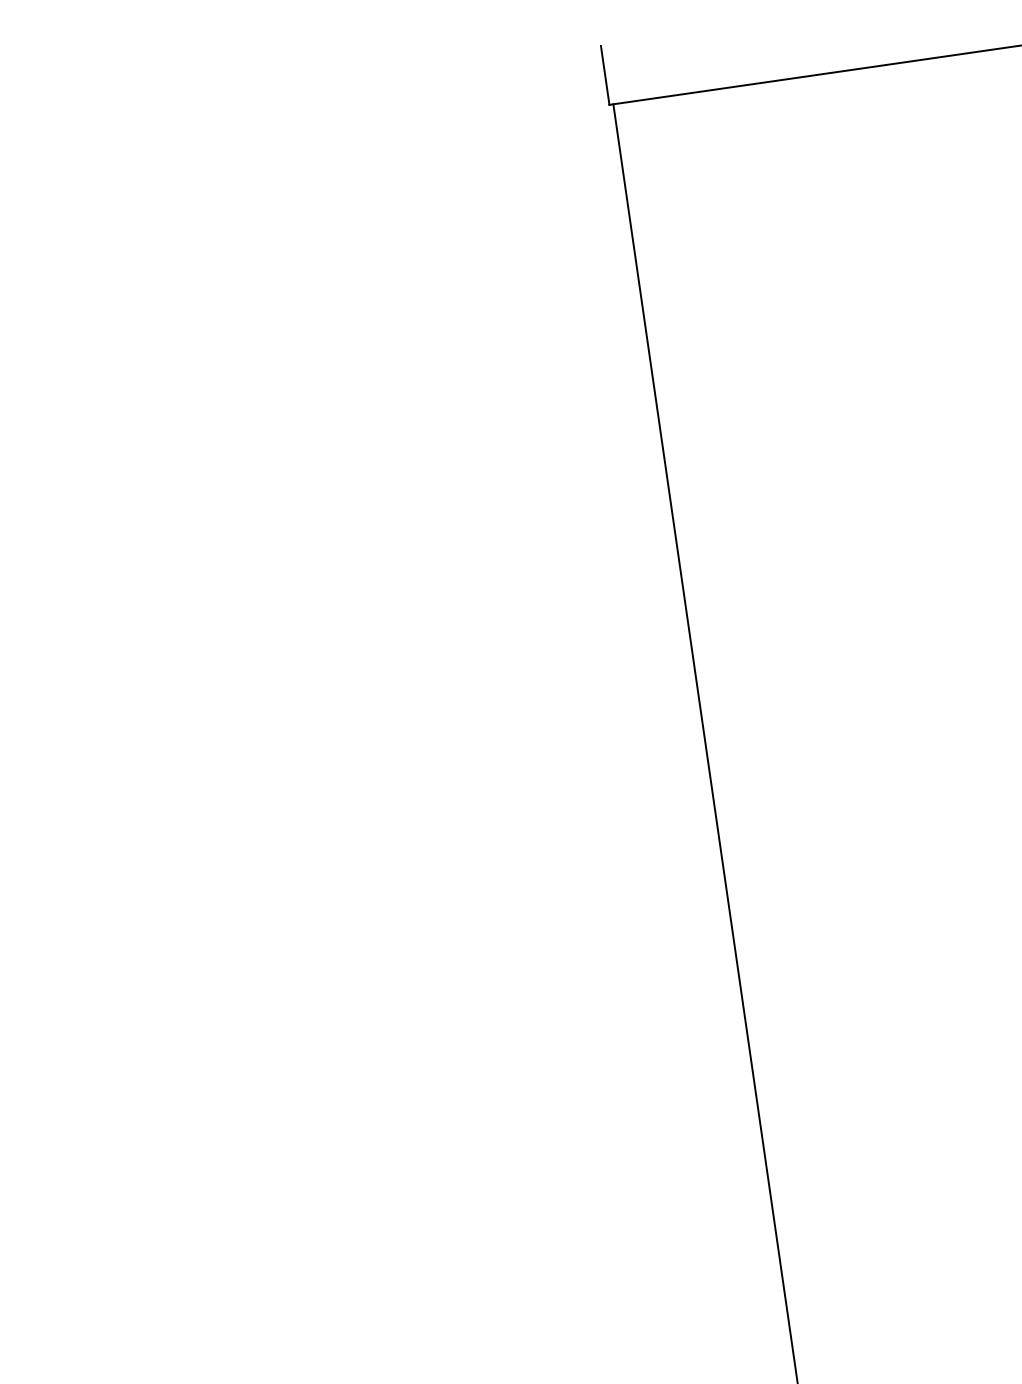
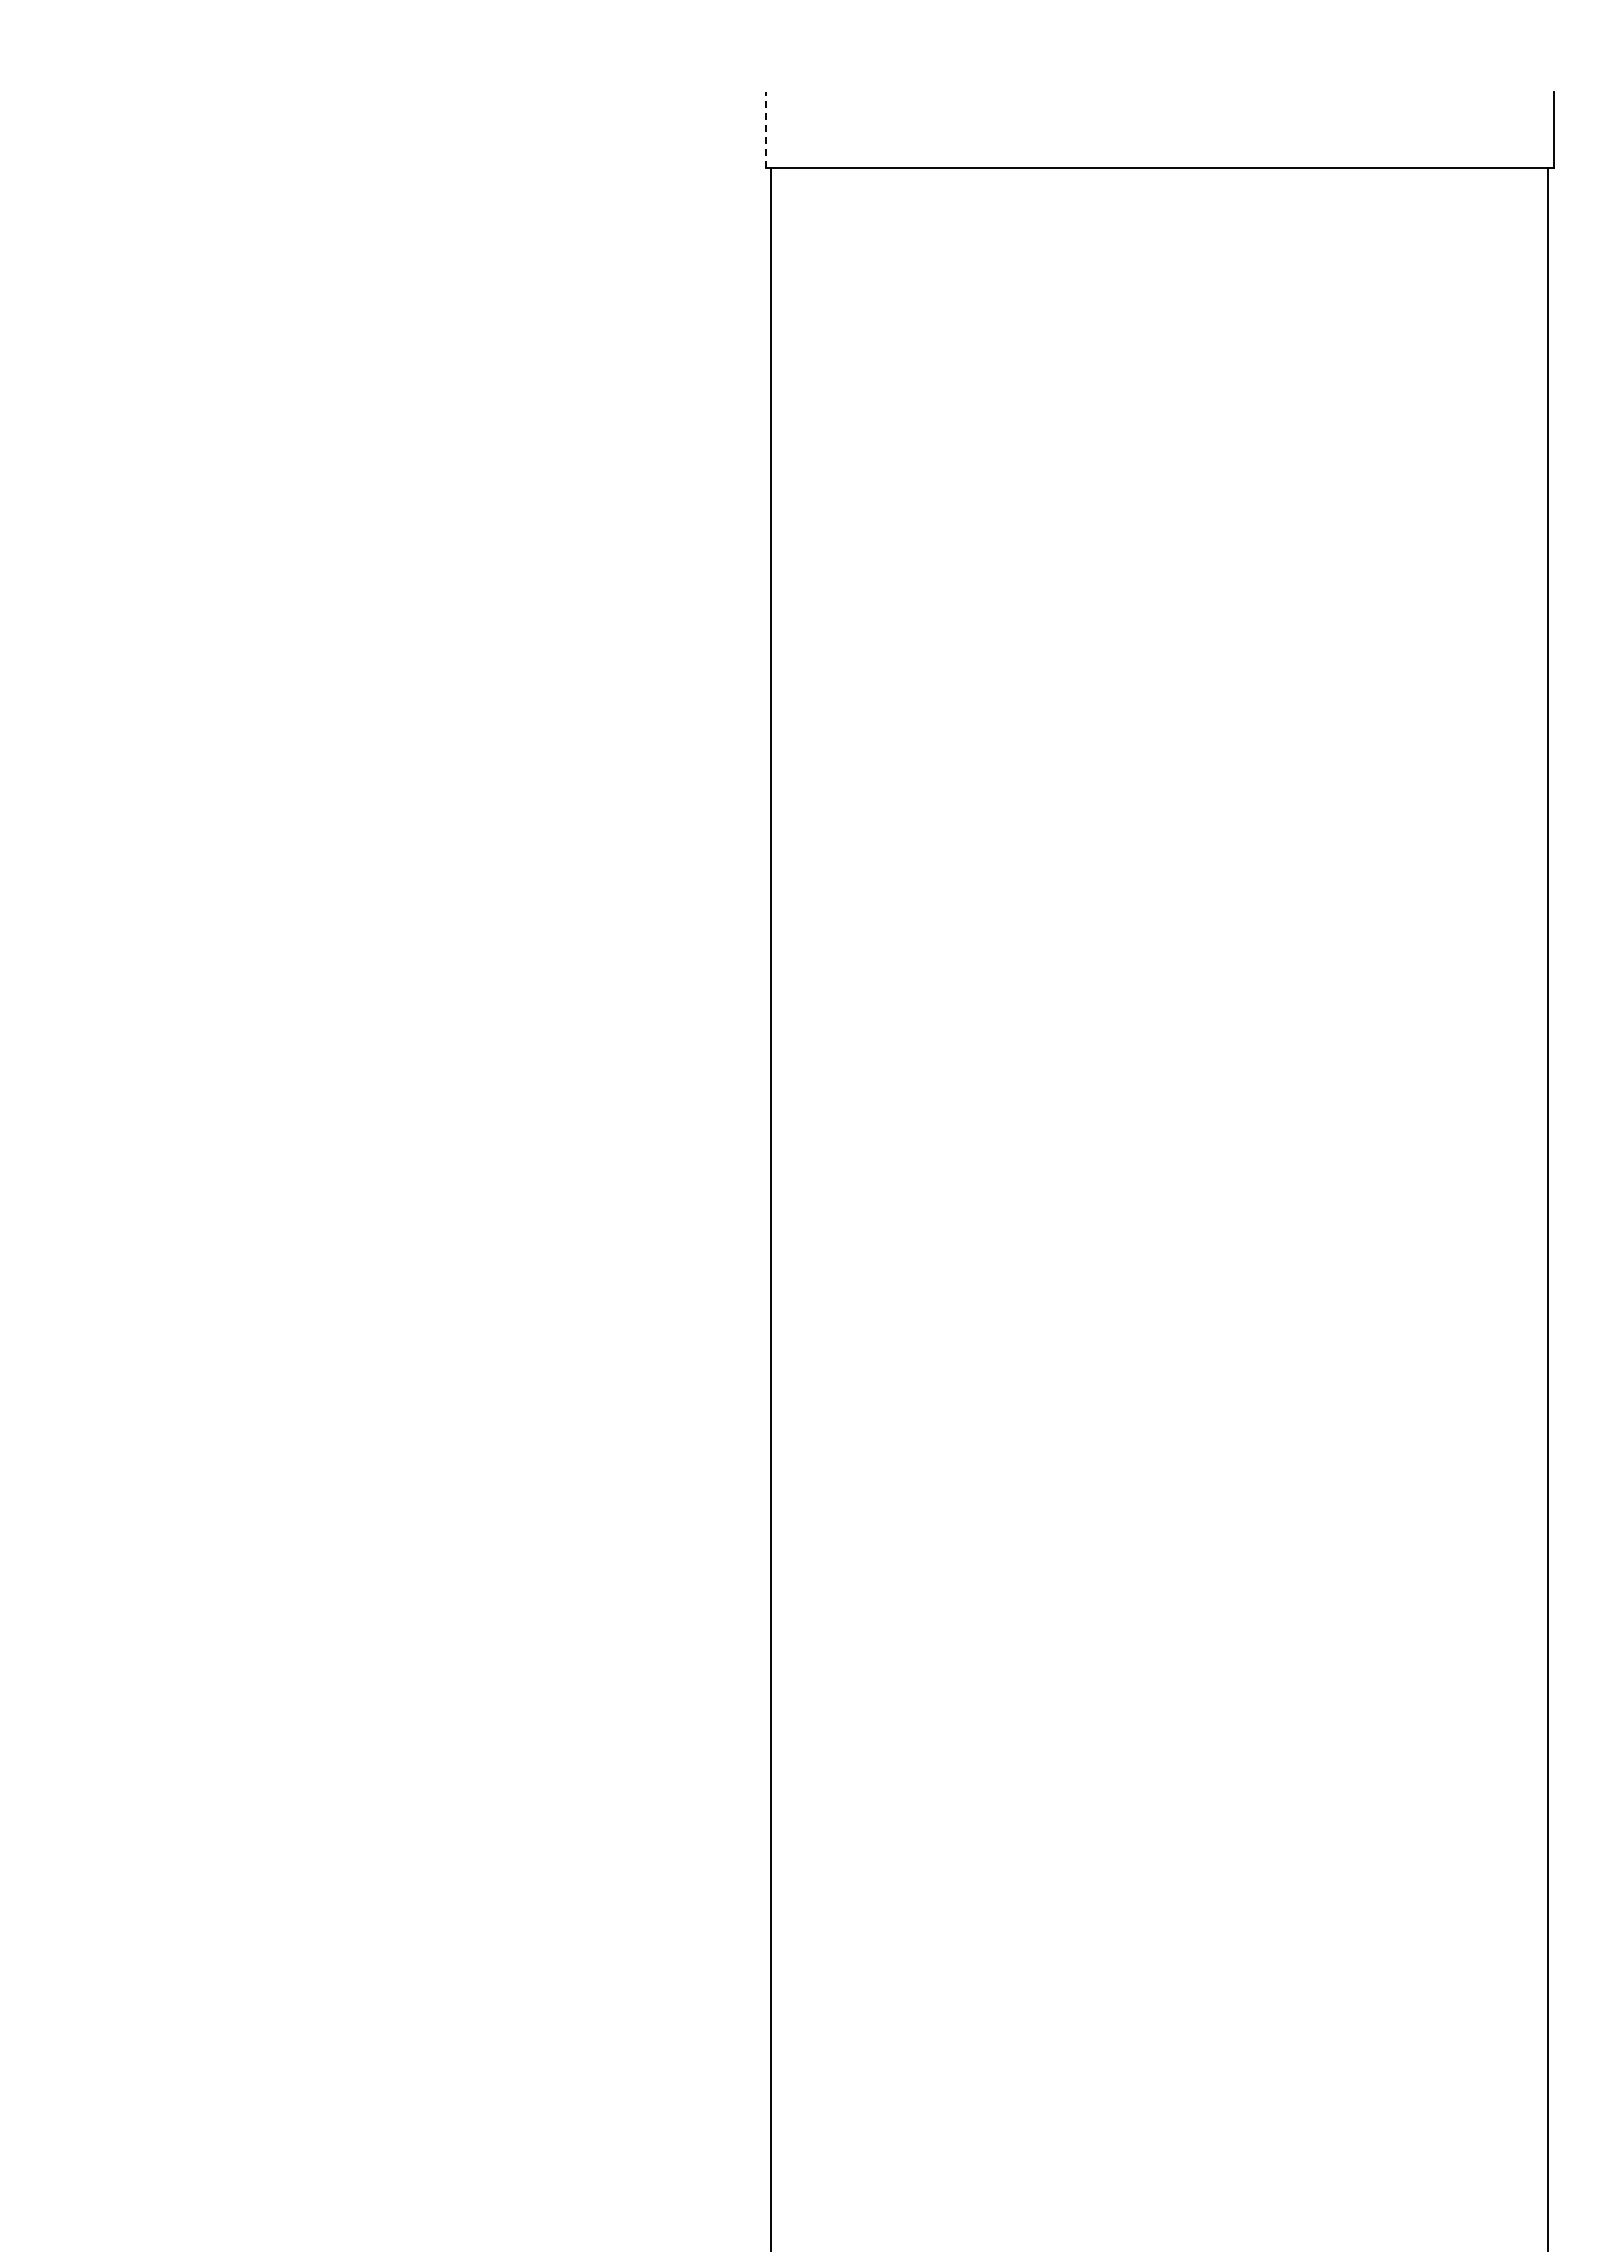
line: (605, 74) -> (765, 129), solid -> dashed

